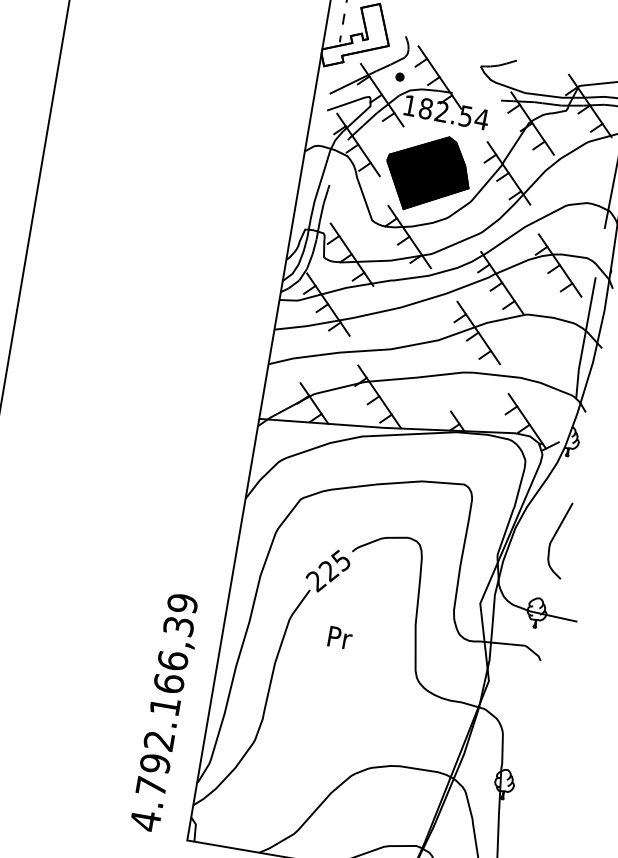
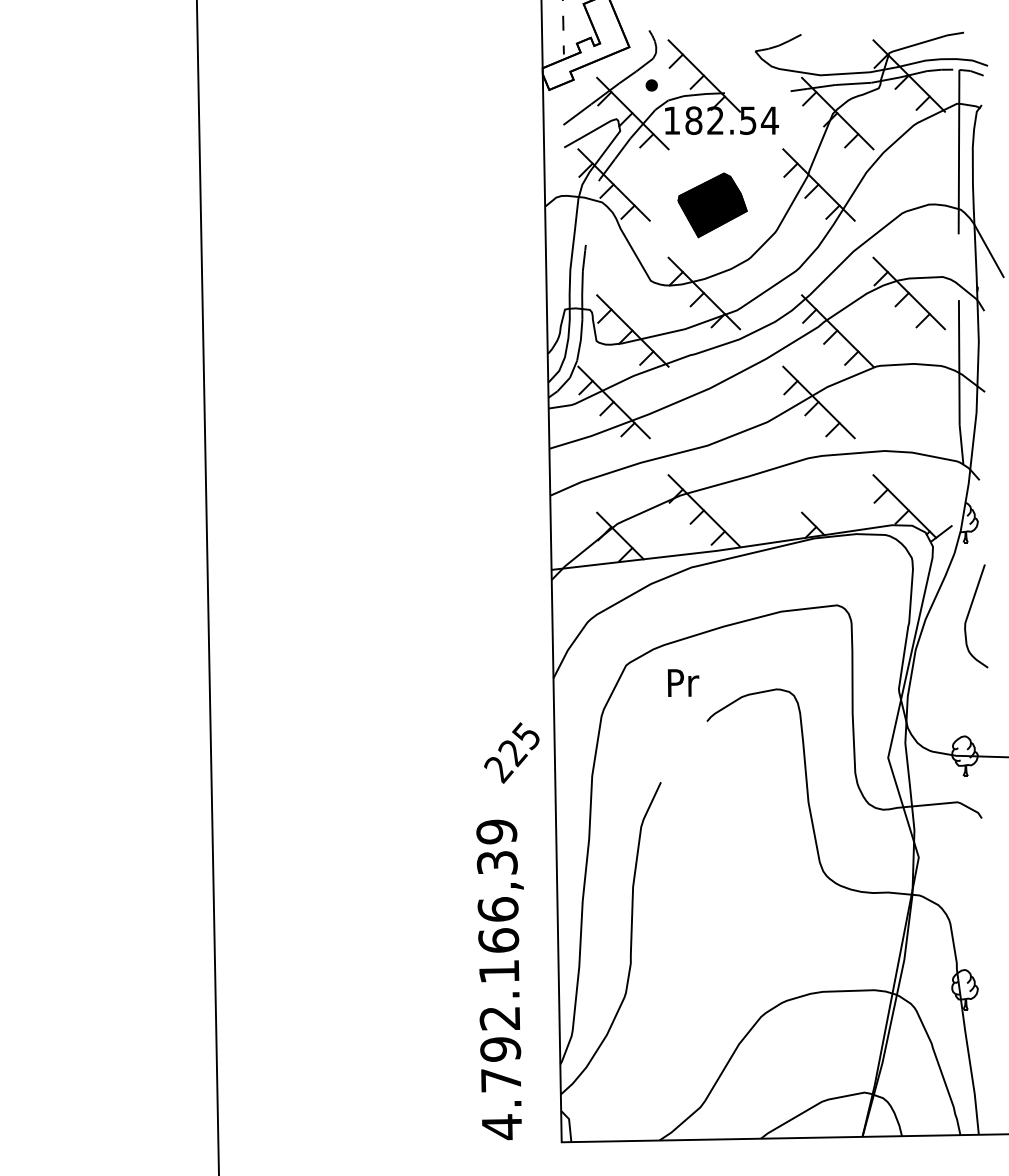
part: (427, 173) -> (712, 205), size x0.6
curve: (554, 537) -> (969, 614), moved
text: (327, 570) -> (511, 752), moved
text: (340, 637) -> (683, 682), moved

